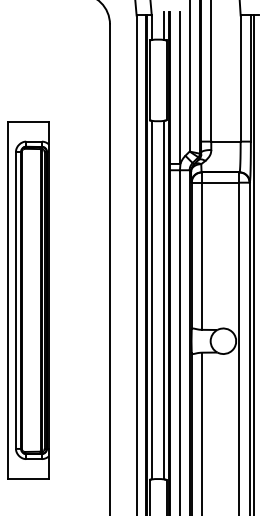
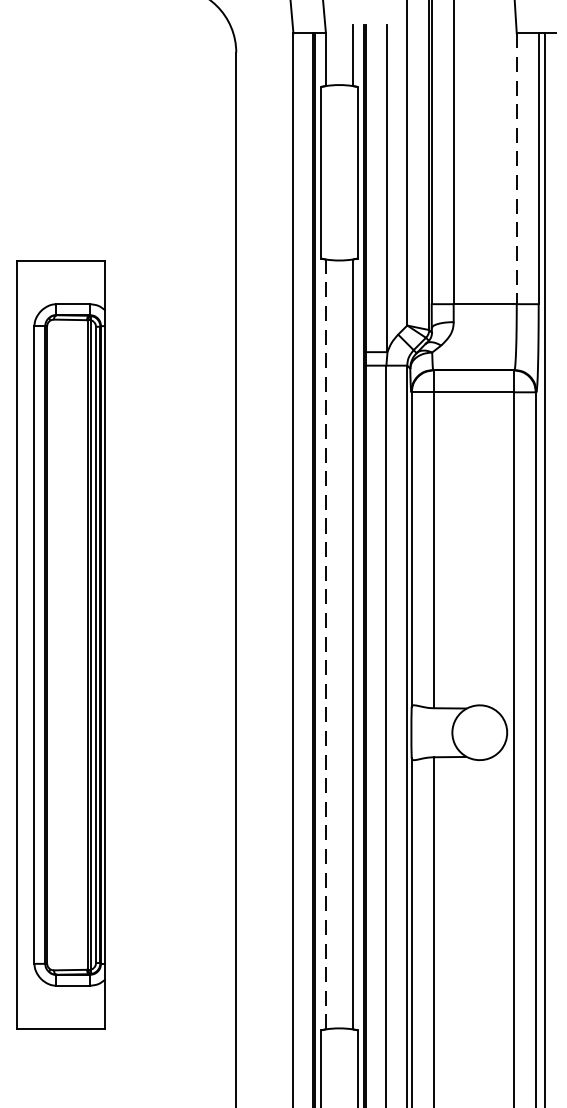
line: (240, 79) -> (516, 170), solid -> dashed
line: (151, 299) -> (325, 643), solid -> dashed

